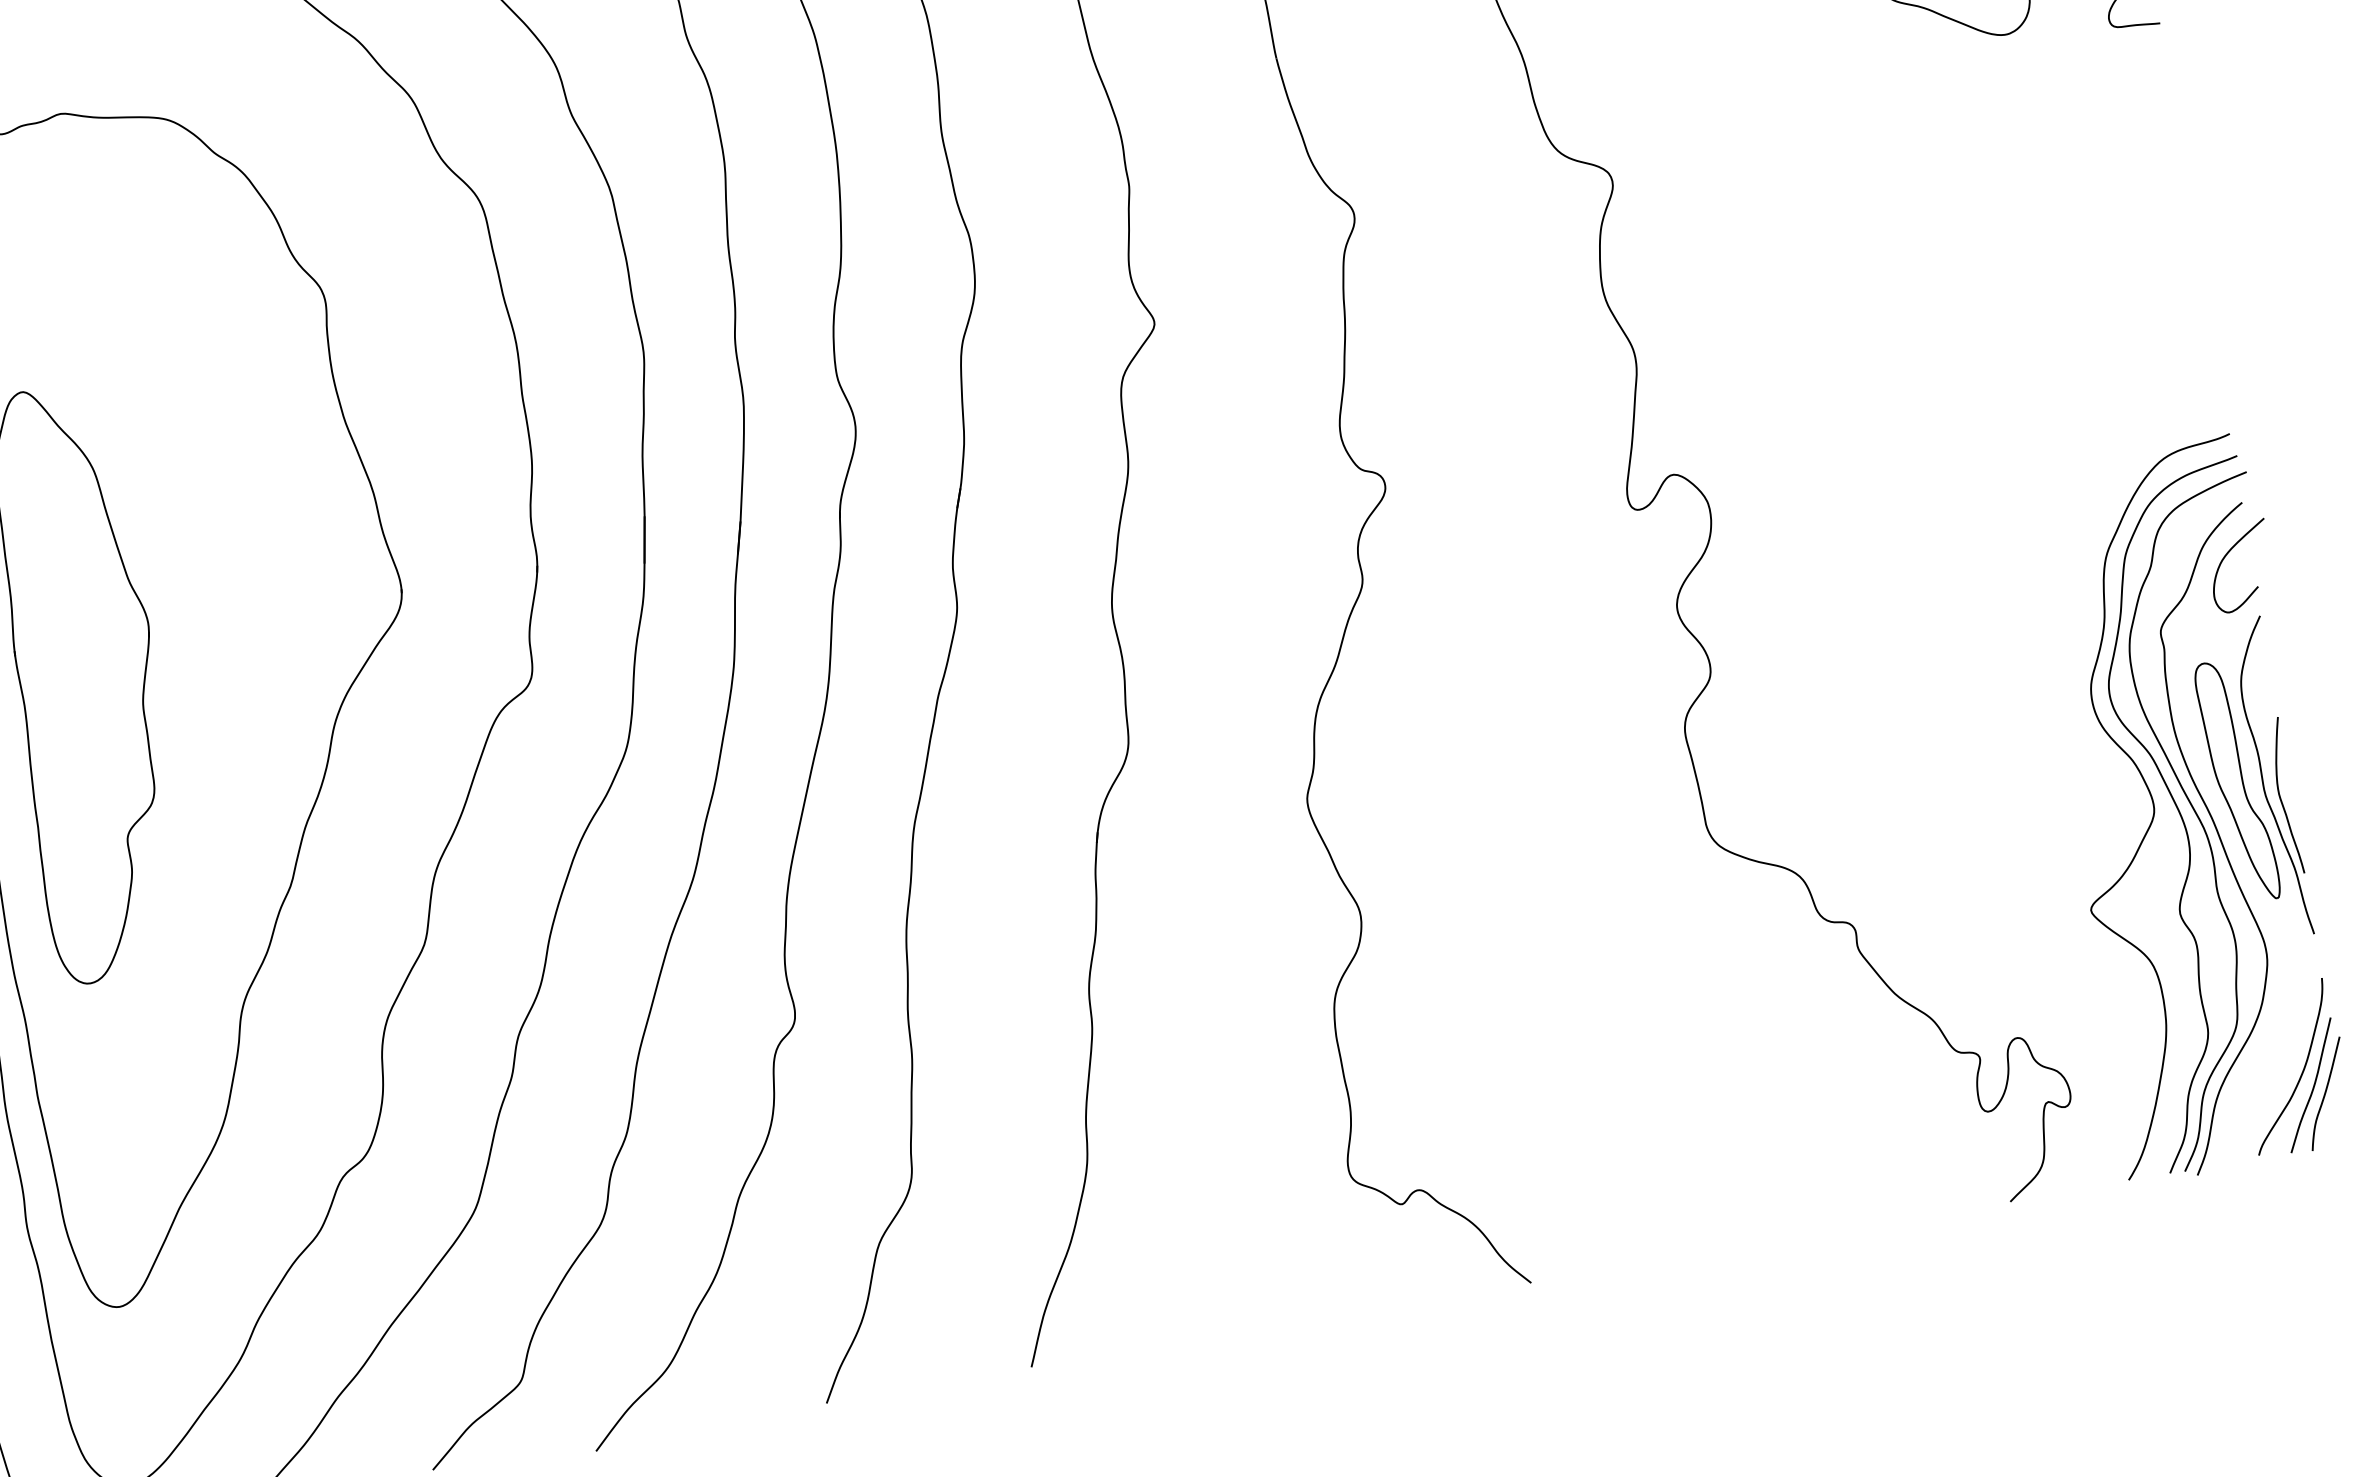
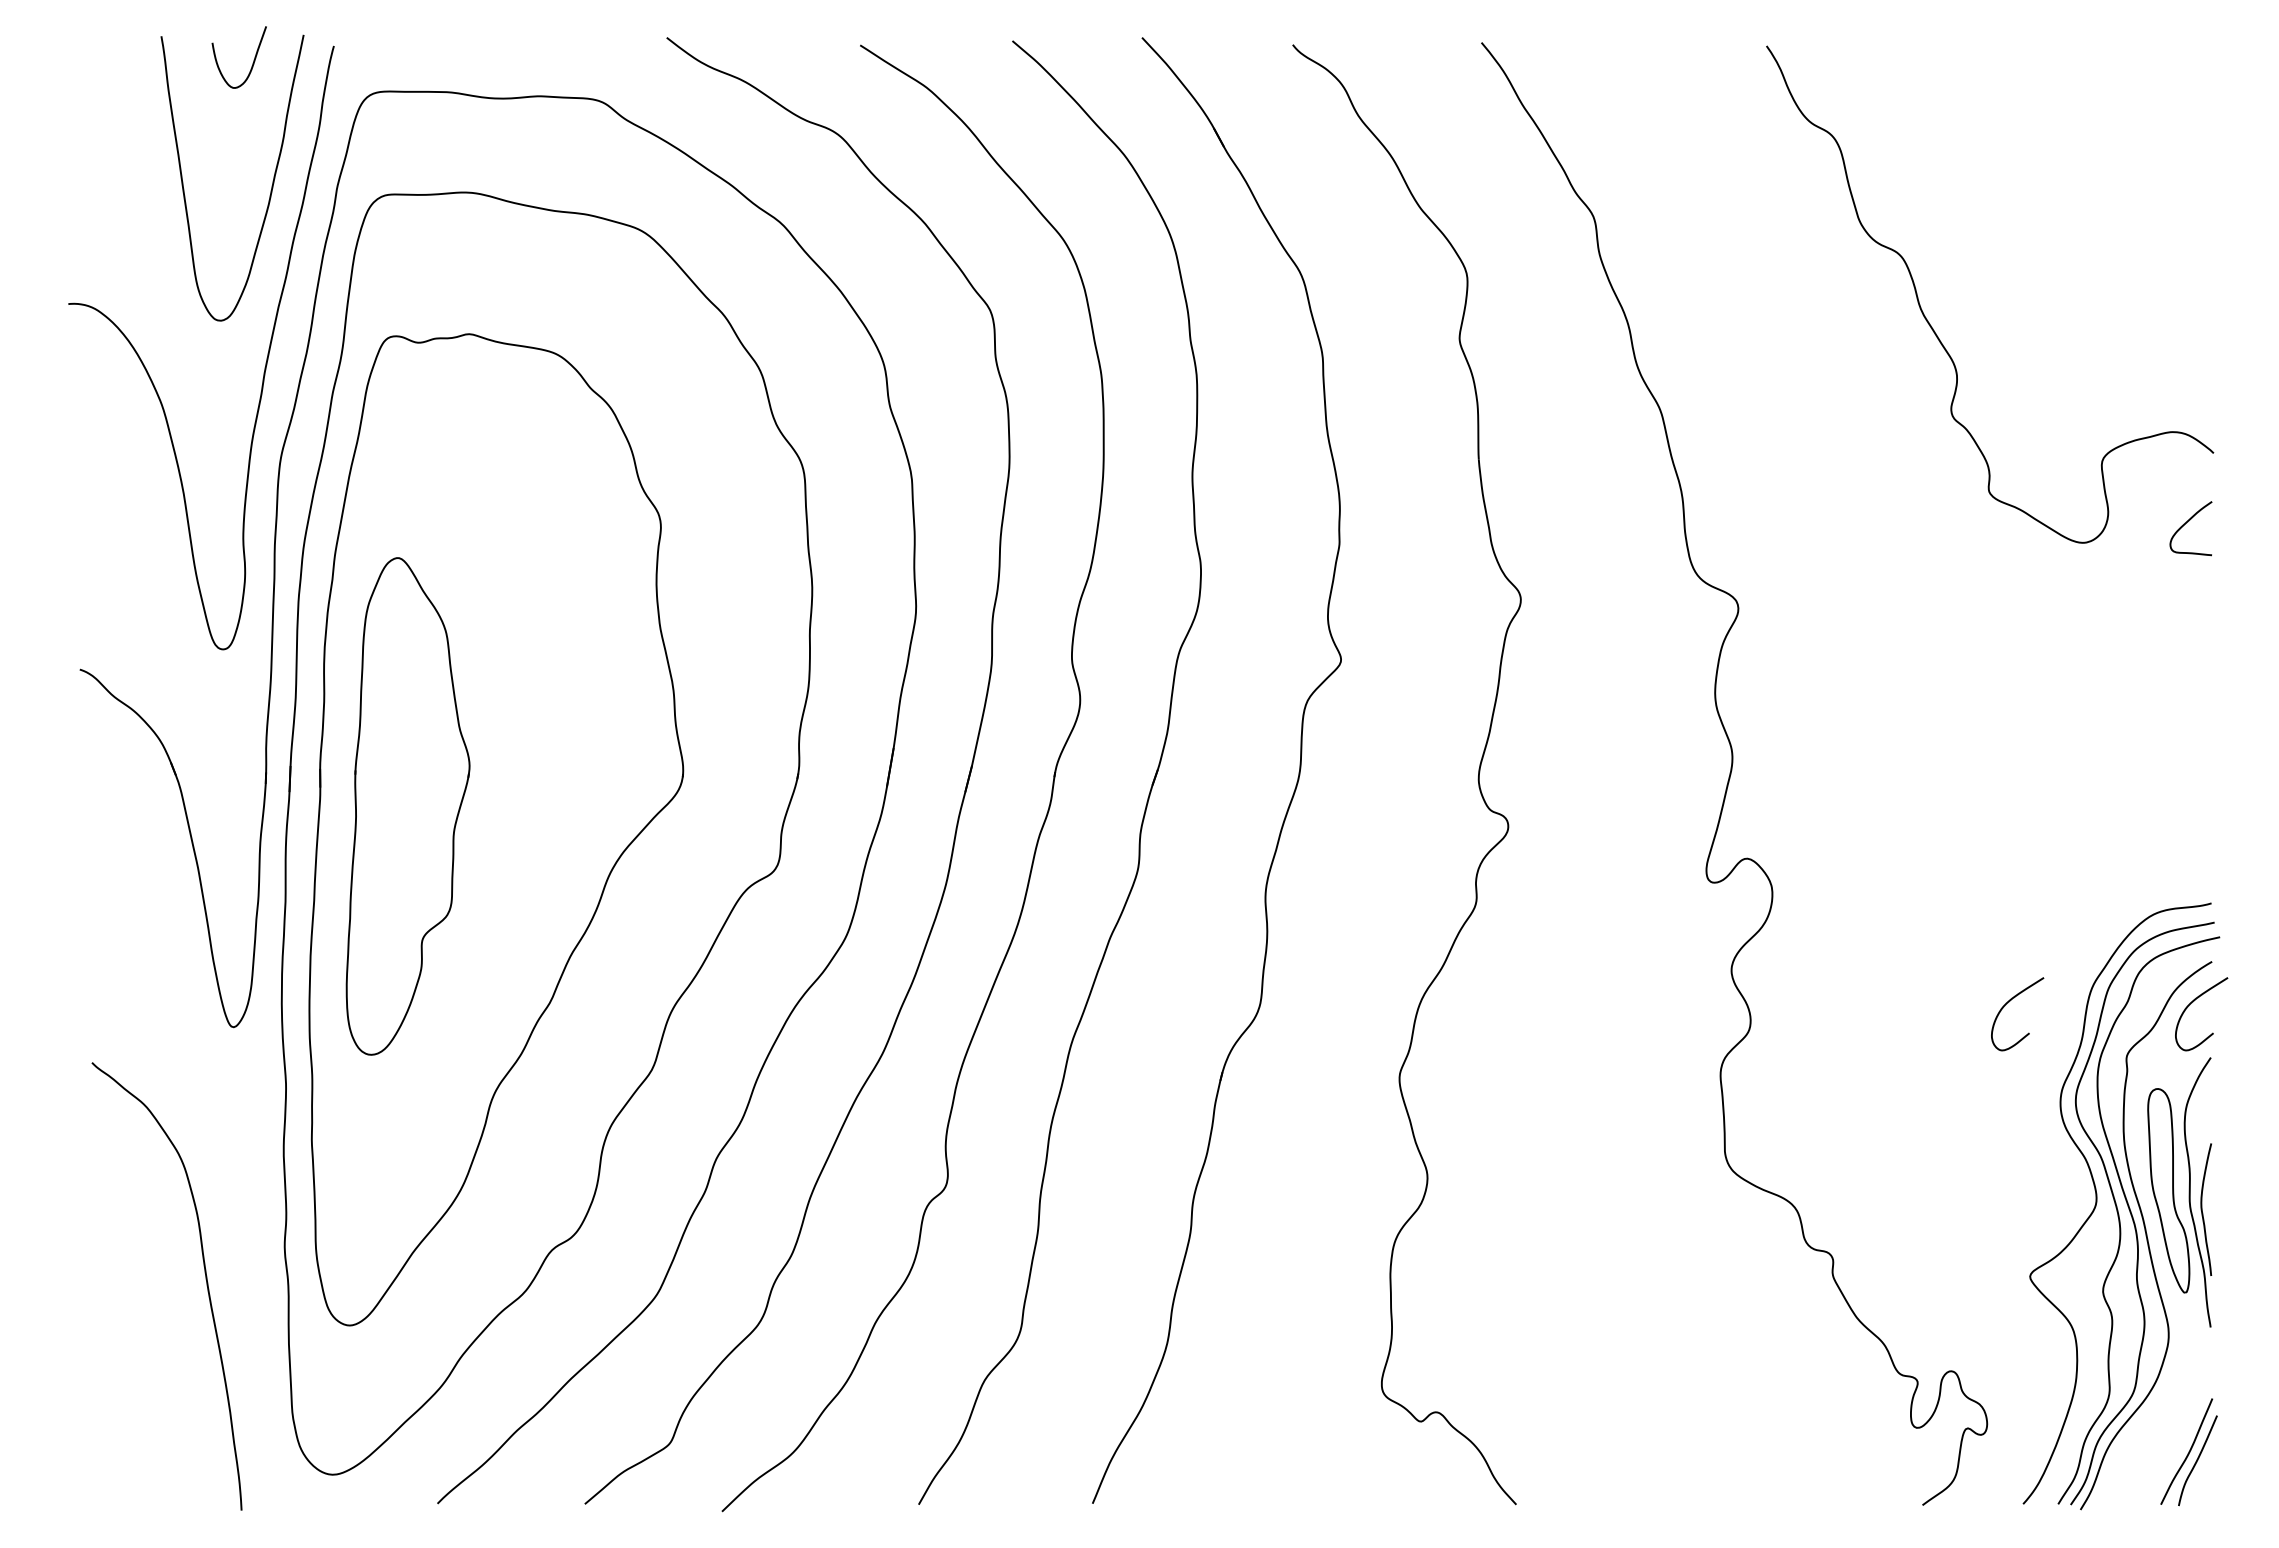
curve: (2011, 591) -> (2009, 1002), added
curve: (2301, 1072) -> (2180, 1439), removed

